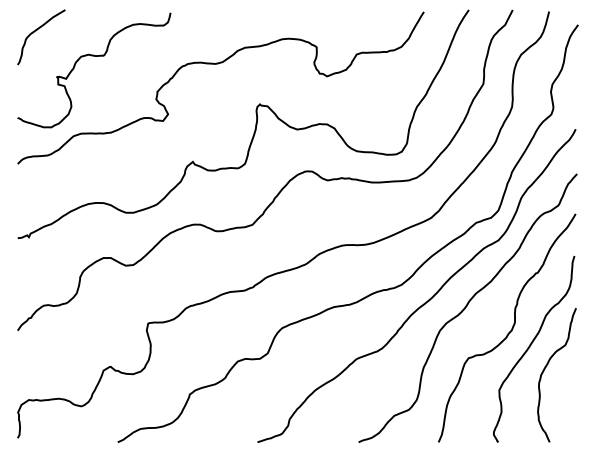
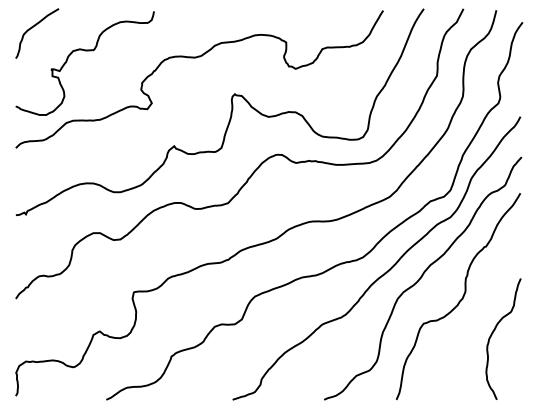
curve: (530, 347) -> (479, 314), removed

